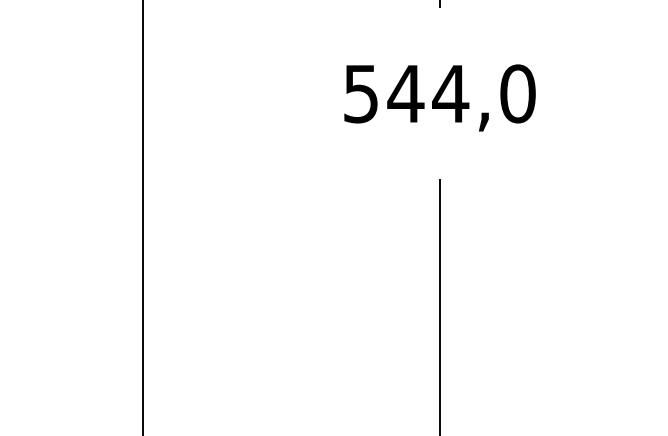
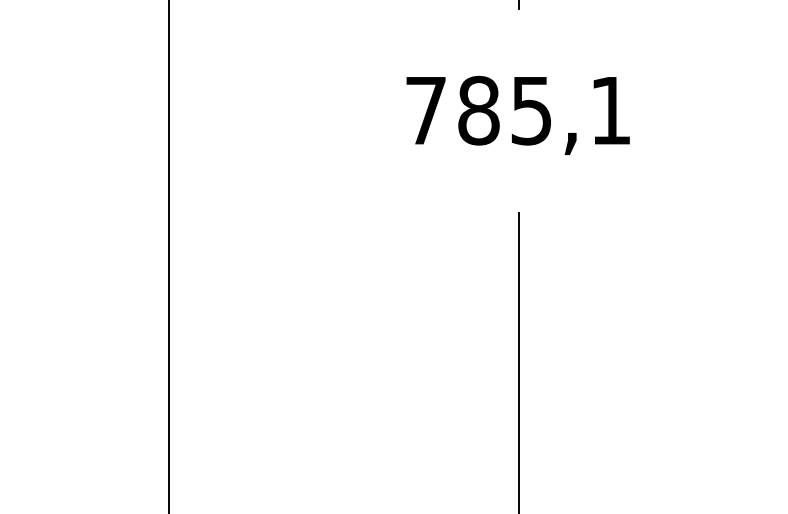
text: (439, 93) -> (518, 110), 544,0 -> 785,1

